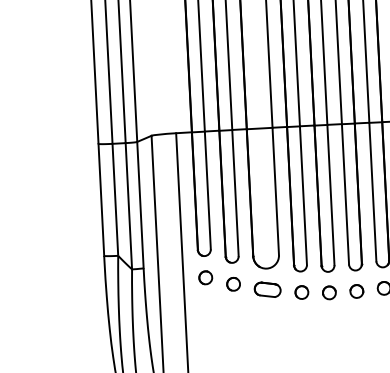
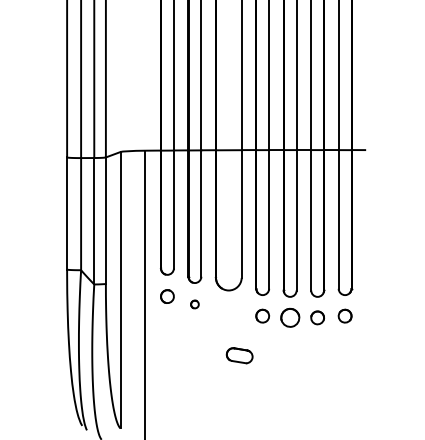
part: (233, 284) -> (194, 304), size x0.6
part: (267, 289) -> (239, 355), moved
part: (328, 292) -> (289, 317), size x1.4

